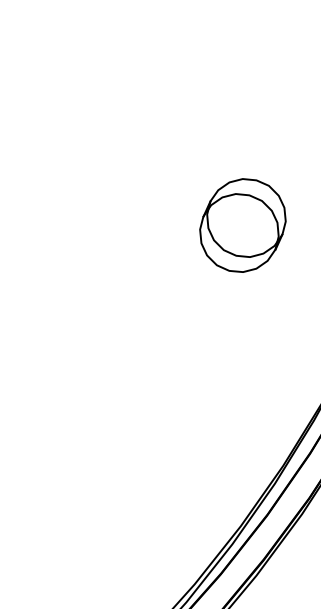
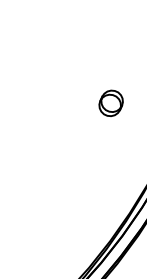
part: (241, 225) -> (110, 103), size x0.6

